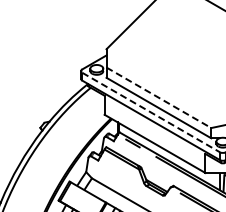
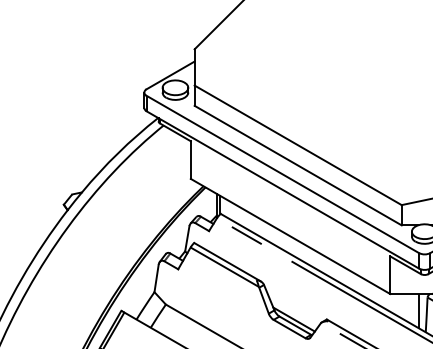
line: (159, 98) -> (299, 146), dashed -> solid
line: (151, 112) -> (283, 174), dashed -> solid

